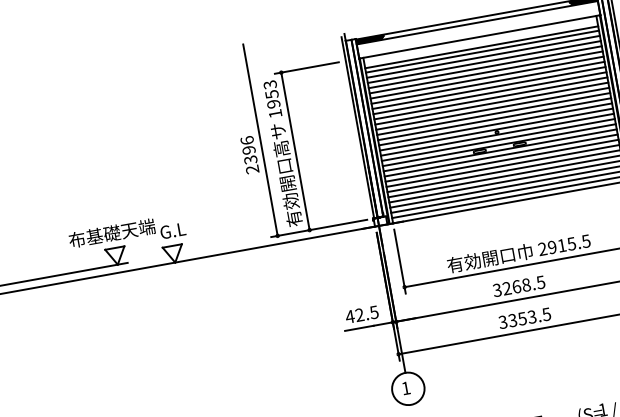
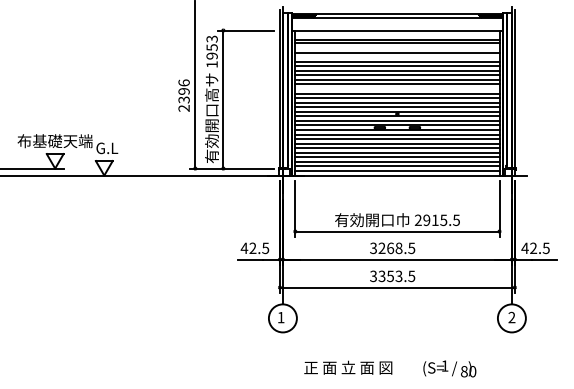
line: (483, 56) -> (397, 47), removed
line: (485, 67) -> (397, 57), removed
line: (491, 103) -> (397, 88), removed

